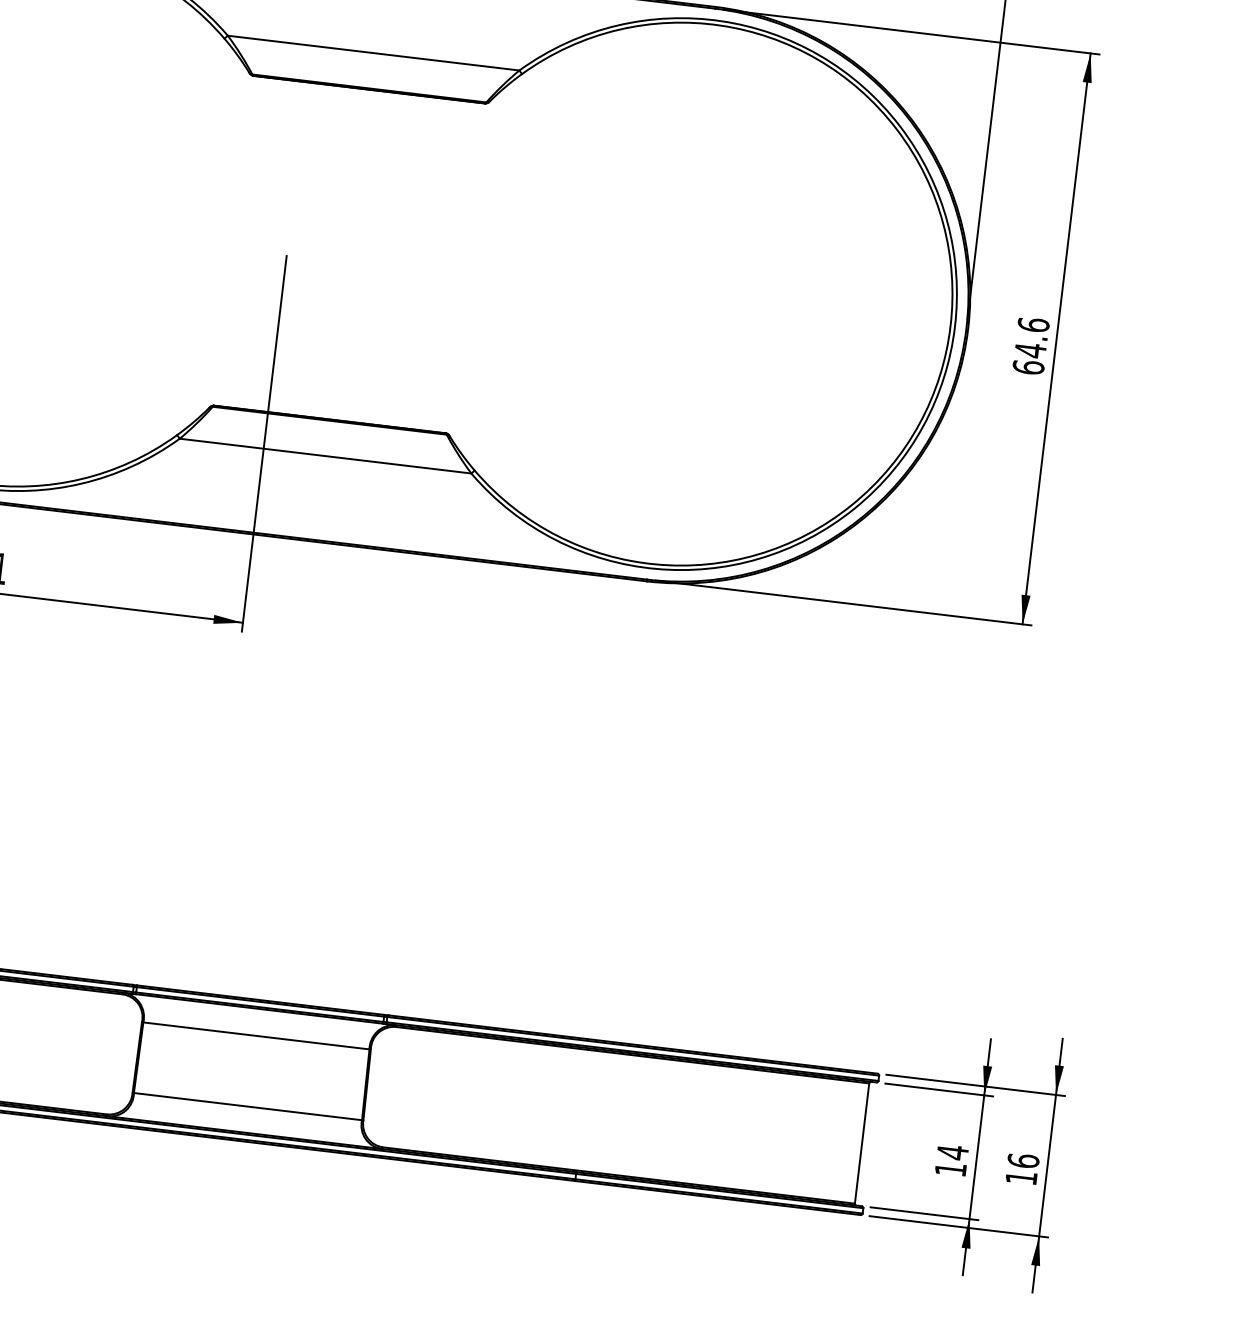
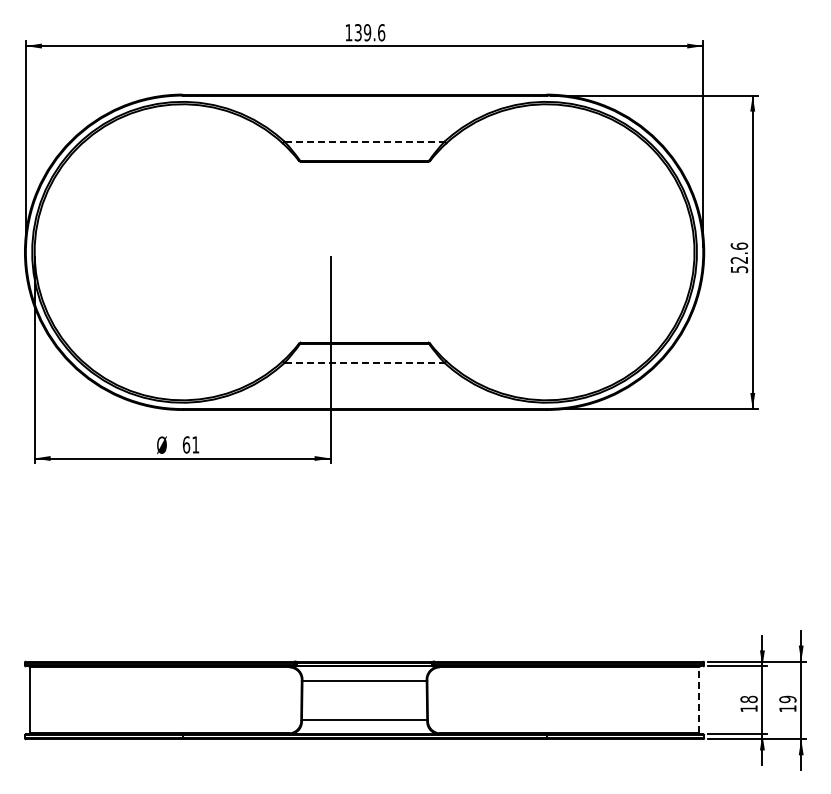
line: (375, 52) -> (365, 141), solid -> dashed
text: (1029, 358) -> (739, 264), 64.6 -> 52.6
line: (327, 455) -> (365, 362), solid -> dashed
line: (862, 1143) -> (699, 700), solid -> dashed
text: (951, 1152) -> (748, 699), 14 -> 18
text: (1022, 1160) -> (787, 699), 16 -> 19

